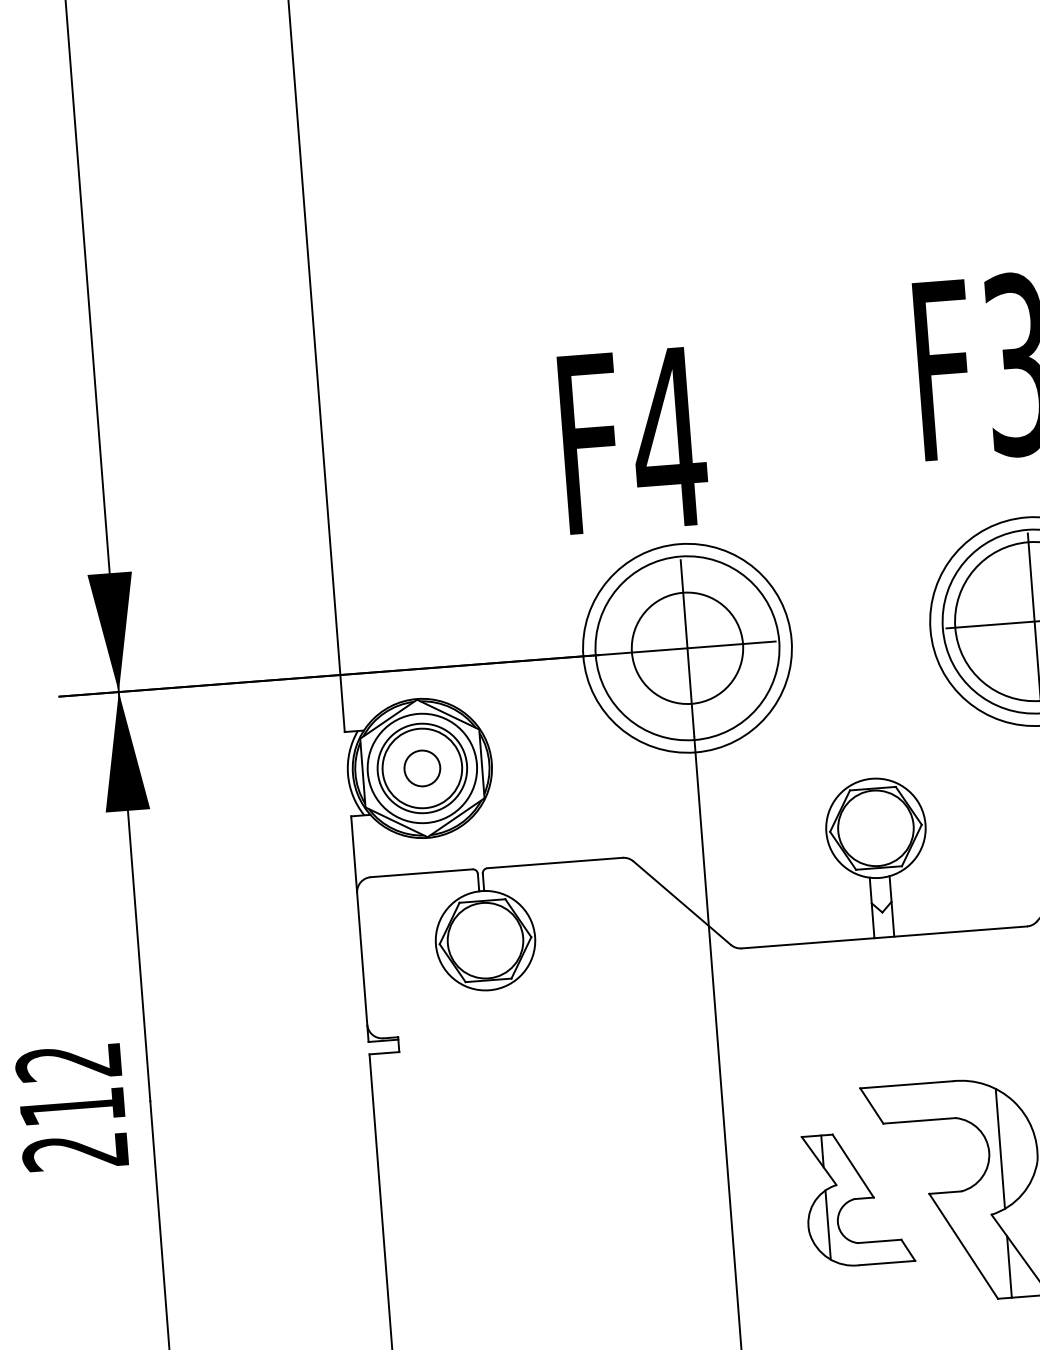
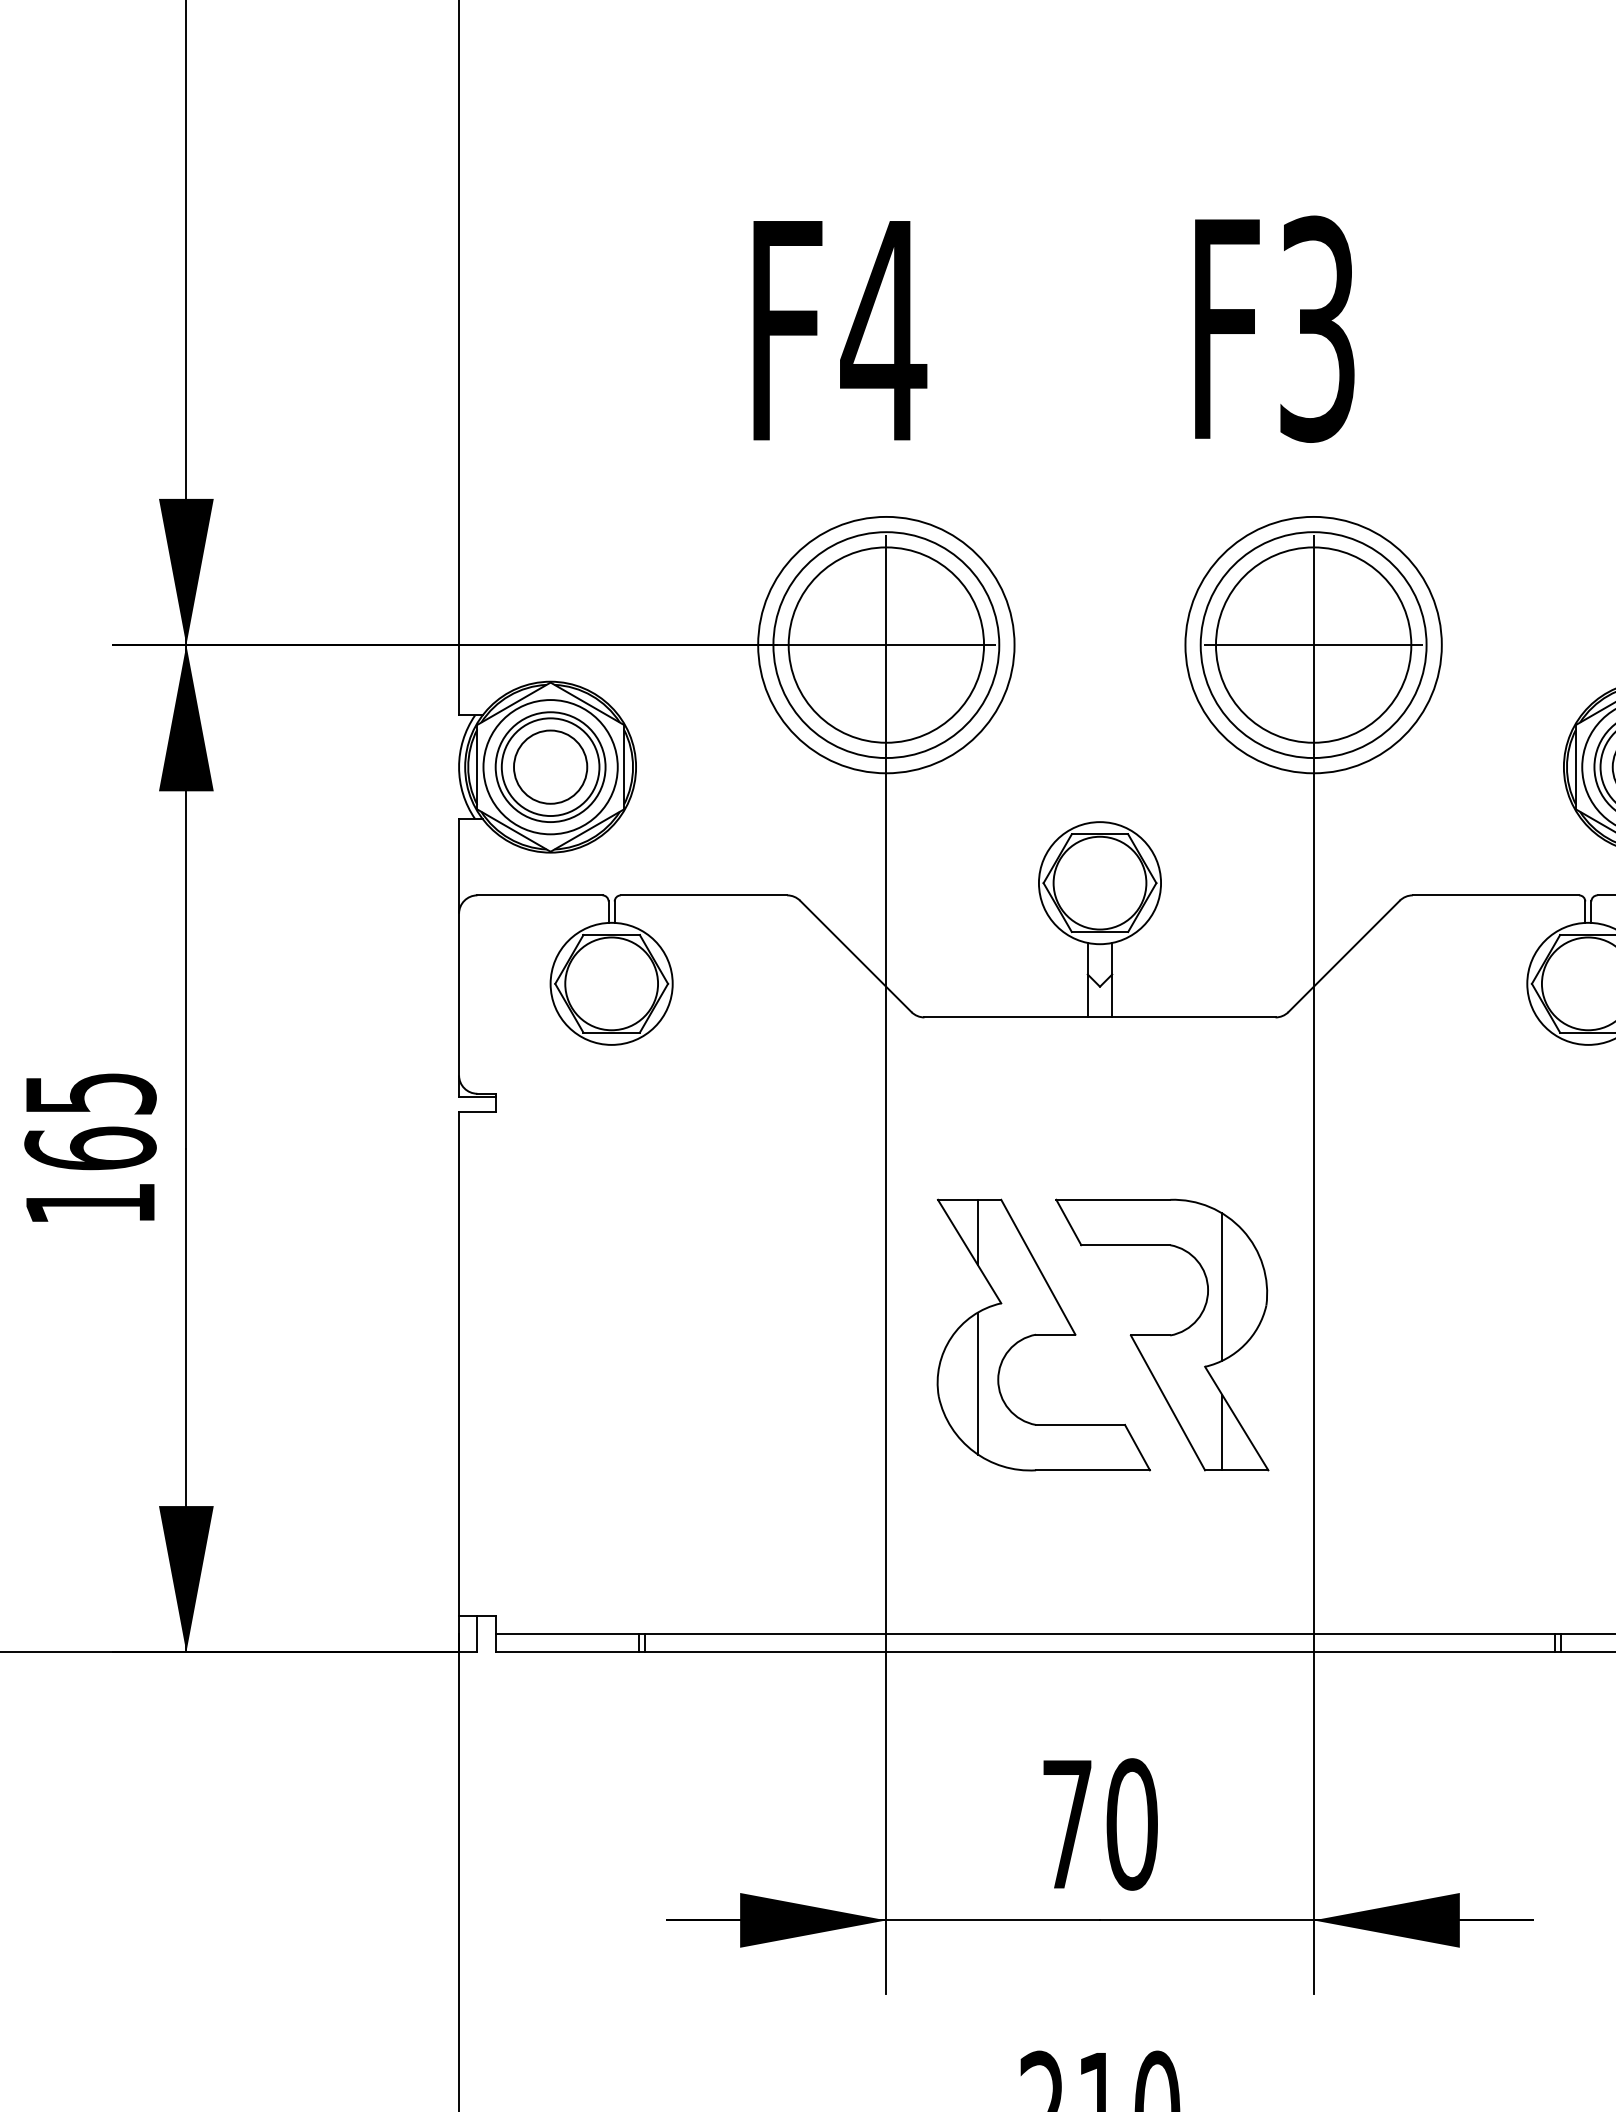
text: (634, 440) -> (840, 330), moved
circle: (687, 647) -> (886, 644), size x1.43
circle: (422, 767) -> (550, 766), size x1.67
text: (72, 1107) -> (90, 1148), 212 -> 165
part: (858, 1198) -> (1043, 1334), size x1.67

